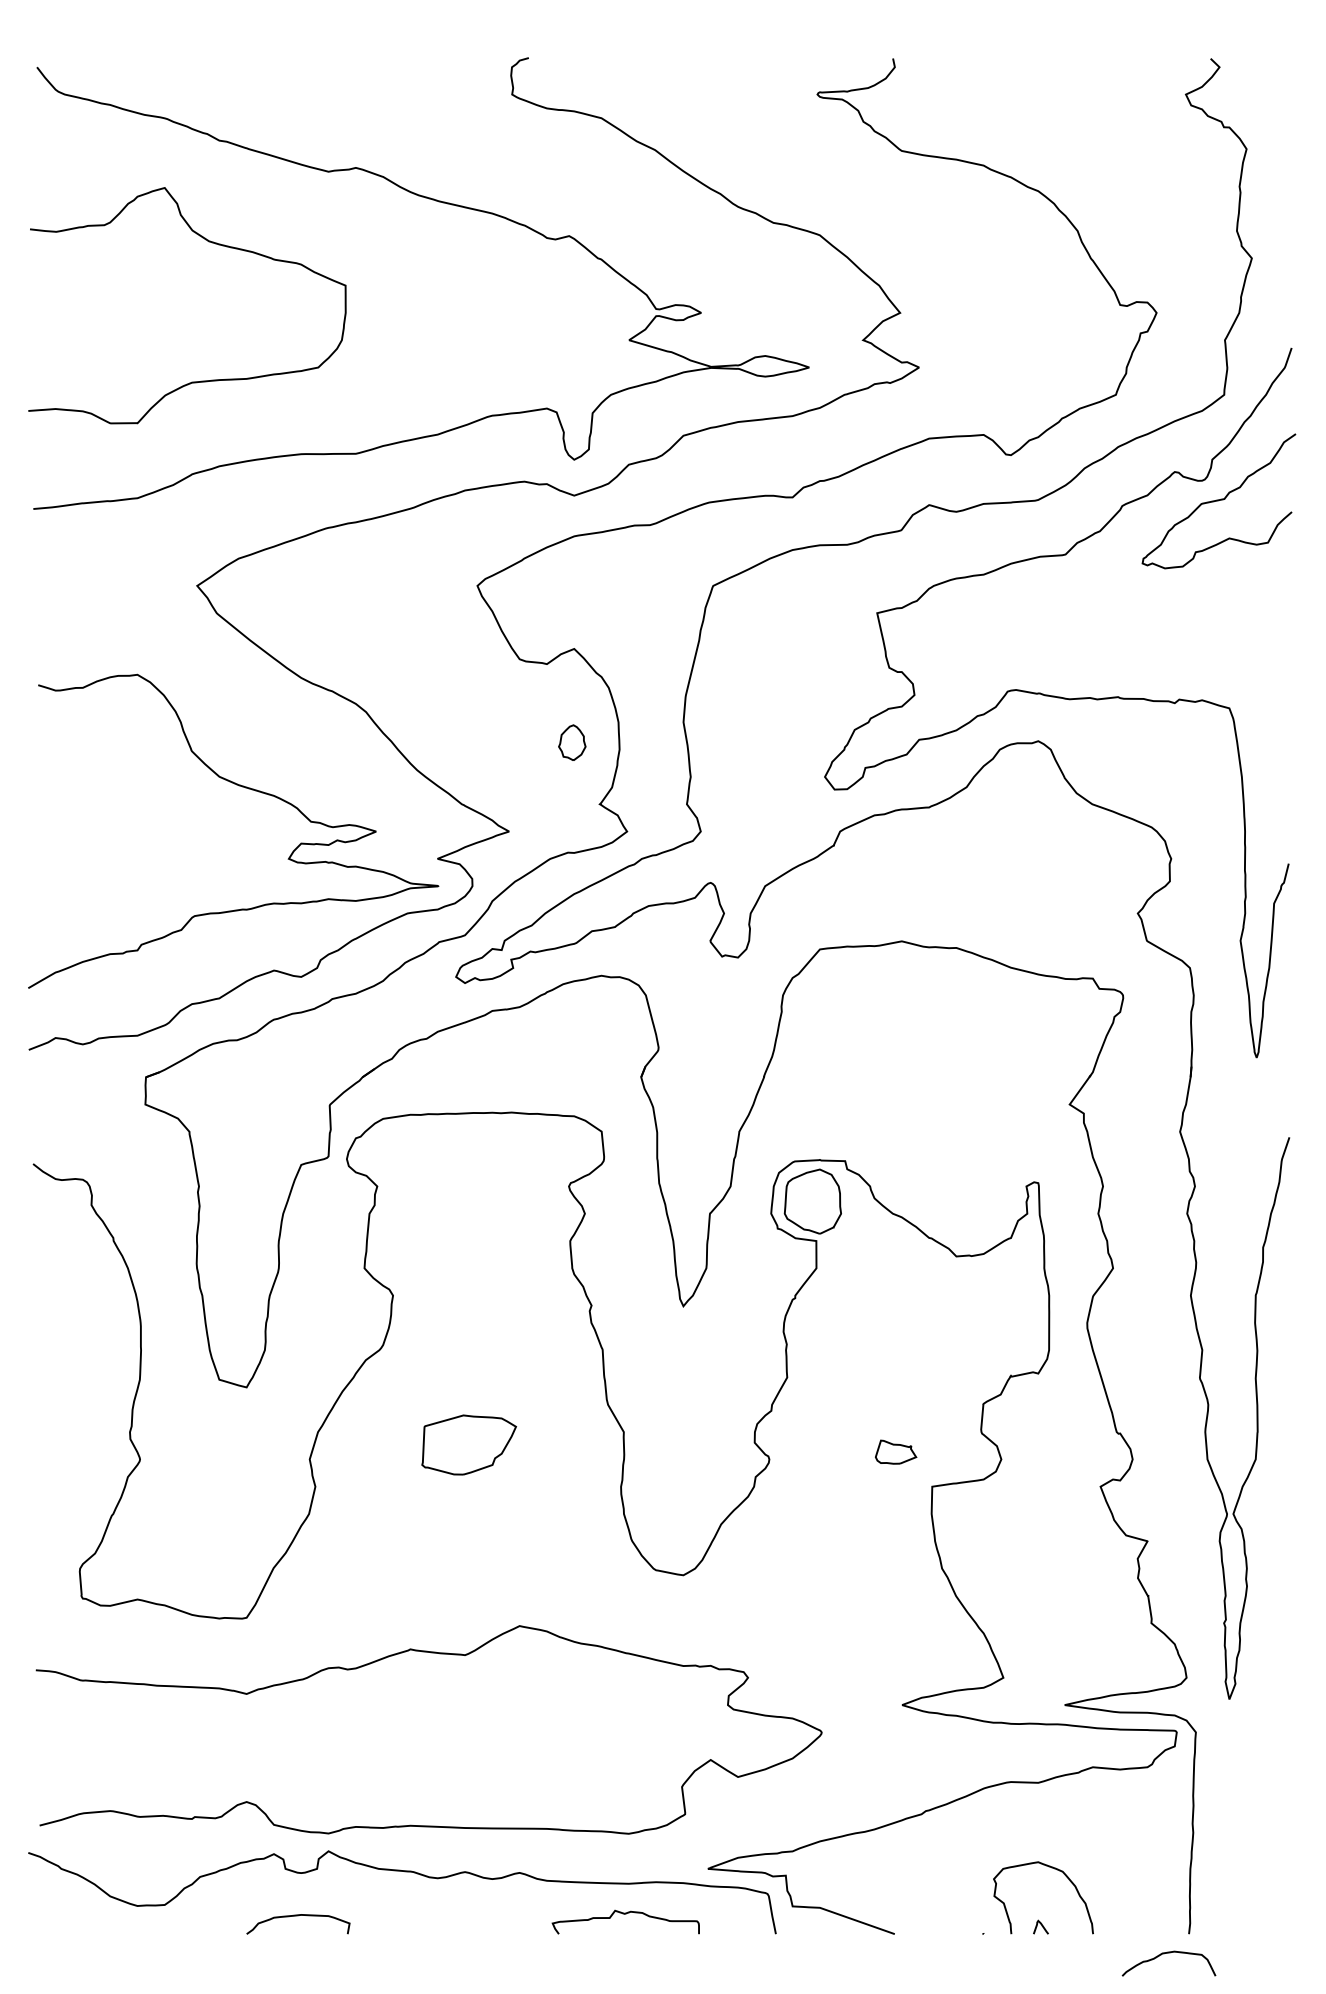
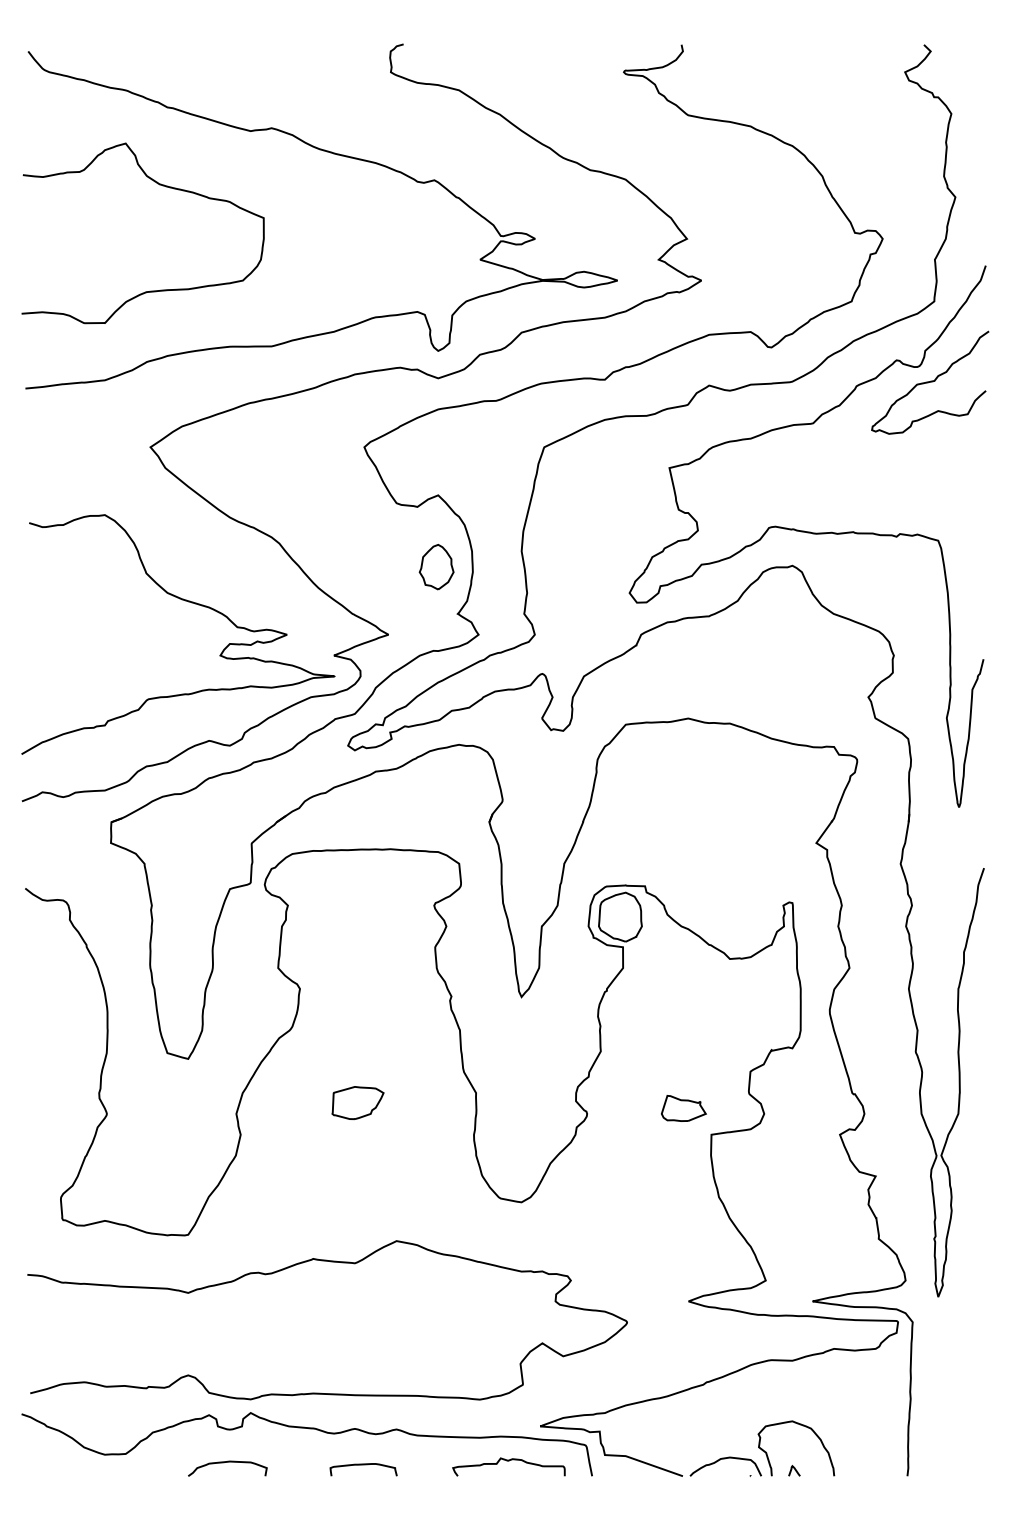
part: (572, 742) -> (436, 566), size x1.67
part: (468, 1445) -> (357, 1103), size x0.71
part: (895, 1451) -> (683, 1107), size x1.43
curve: (625, 1914) -> (508, 1461), moved
curve: (476, 1919) -> (363, 1465), added
curve: (1164, 1954) -> (722, 1459), moved

